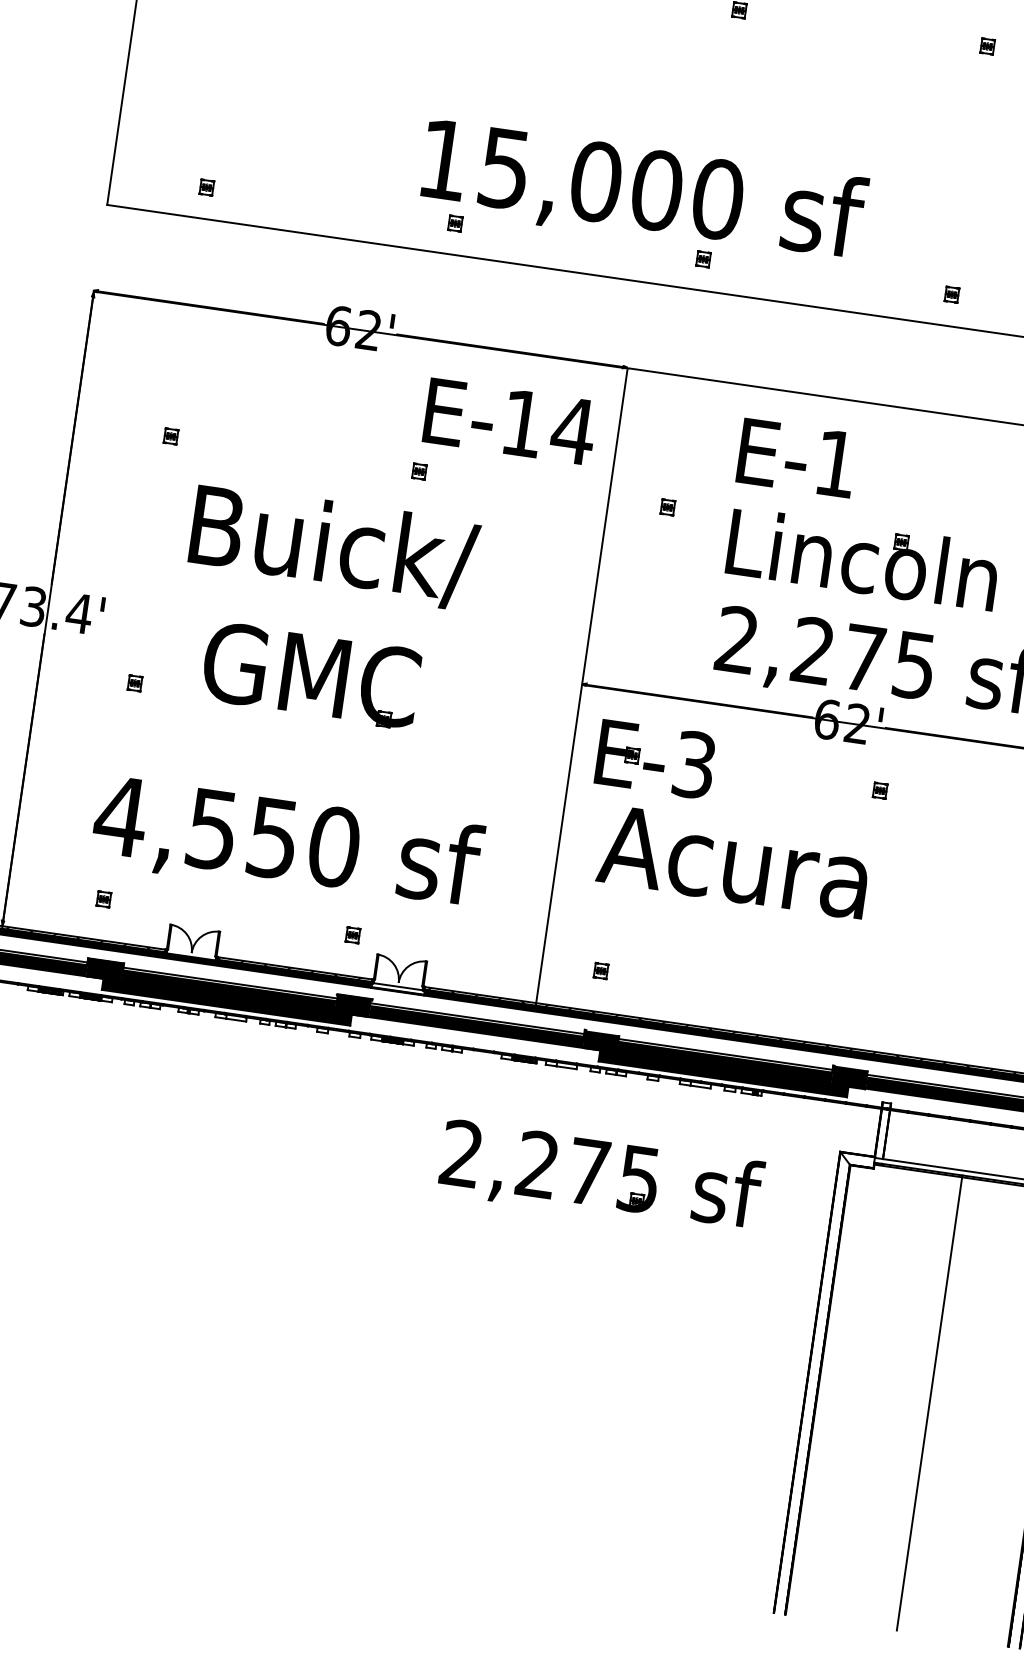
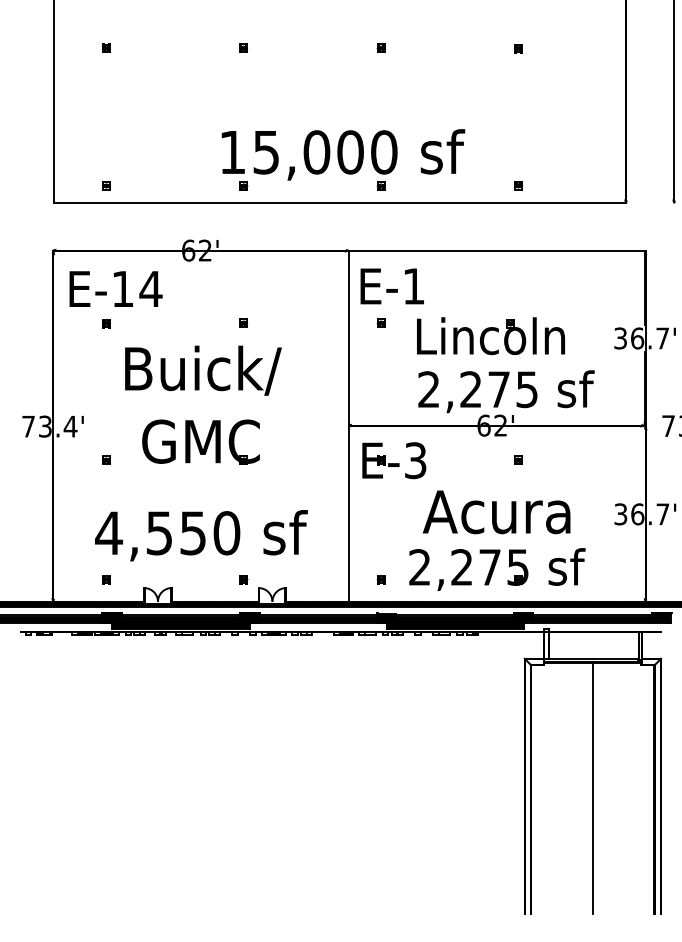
text: (509, 420) -> (115, 288), moved
text: (795, 458) -> (391, 286), moved
text: (733, 862) -> (496, 512), moved
part: (601, 1177) -> (497, 569), moved

